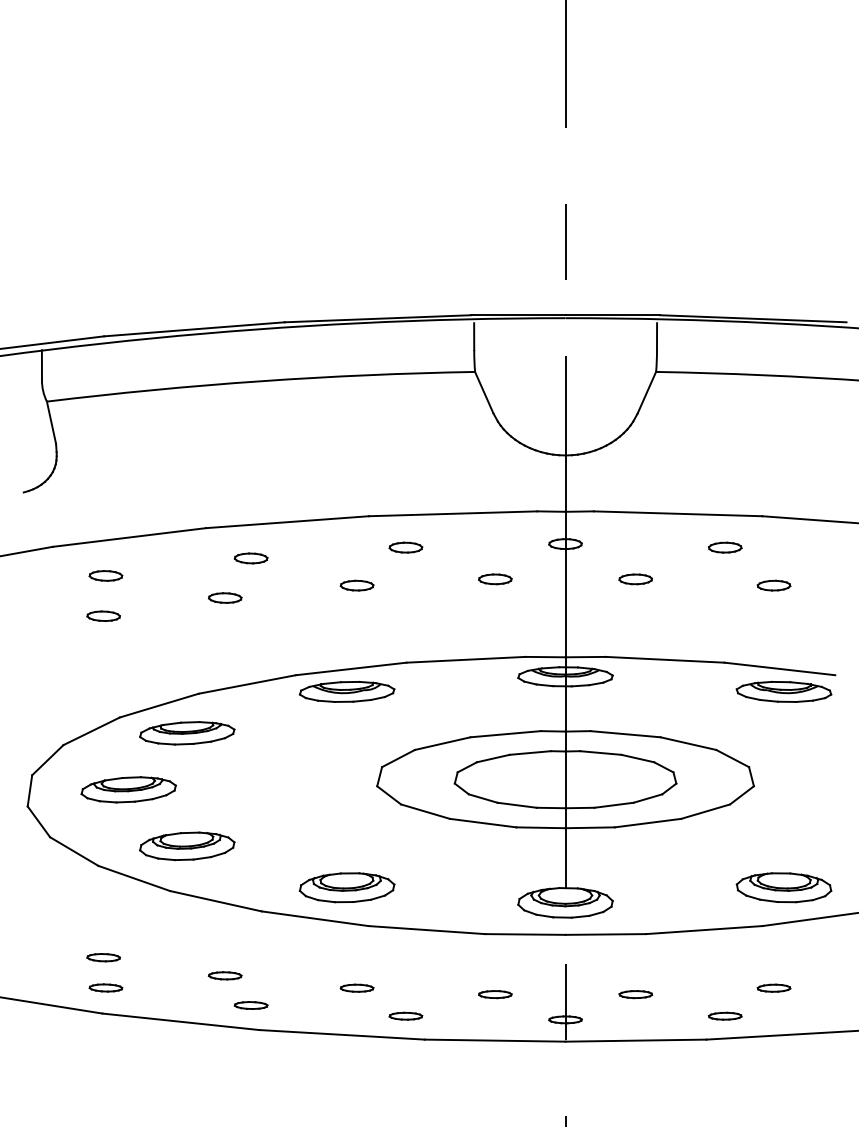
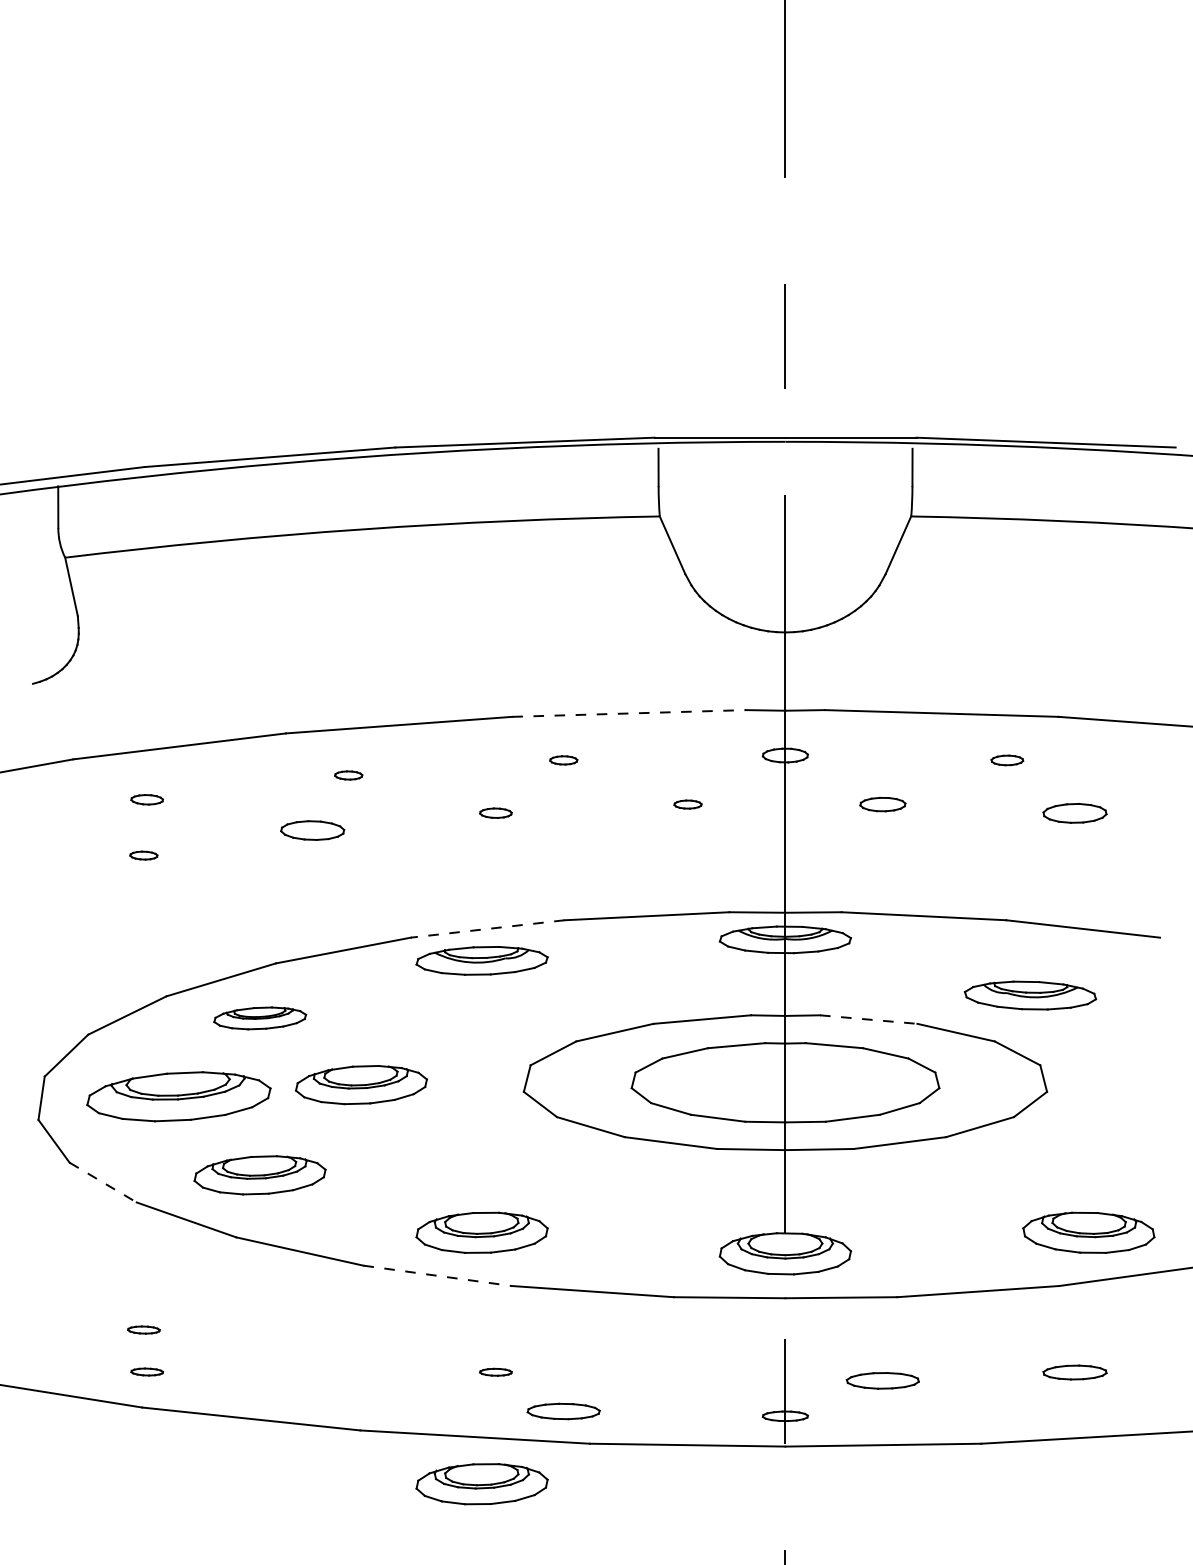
line: (453, 513) -> (629, 713), solid -> dashed
part: (405, 547) -> (563, 760), size x0.6
part: (725, 547) -> (1007, 760), size x0.7
part: (250, 558) -> (347, 775), size x0.6
part: (105, 575) -> (146, 799), size x0.7
part: (495, 579) -> (688, 804), size x0.6
part: (356, 585) -> (495, 813), size x0.7
part: (773, 585) -> (1074, 813), size x1.4
part: (225, 597) -> (313, 829), size x1.4
part: (103, 615) -> (143, 854), size x0.6
line: (351, 668) -> (488, 928), solid -> dashed
part: (783, 691) -> (1029, 994), moved
part: (187, 733) -> (260, 1018), size x0.7
line: (626, 734) -> (870, 1019), solid -> dashed
part: (260, 781) -> (361, 1085), added
part: (128, 789) -> (178, 1096), size x1.4
line: (74, 851) -> (103, 1182), solid -> dashed
line: (315, 918) -> (438, 1275), solid -> dashed
part: (103, 957) -> (143, 1329), size x0.7
part: (224, 975) -> (311, 1354), removed
part: (105, 987) -> (146, 1371), size x0.7
part: (356, 987) -> (495, 1371), size x0.7
part: (773, 987) -> (1074, 1371), size x1.4
part: (495, 994) -> (688, 1381), removed
part: (635, 994) -> (882, 1381), size x1.6
part: (250, 1005) -> (347, 1396), removed
part: (405, 1015) -> (563, 1410), size x1.6
part: (724, 1015) -> (1006, 1410), removed
part: (346, 1068) -> (481, 1483), added

